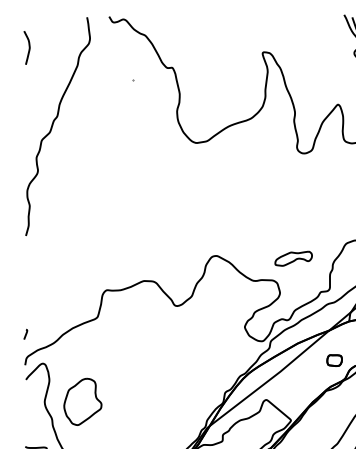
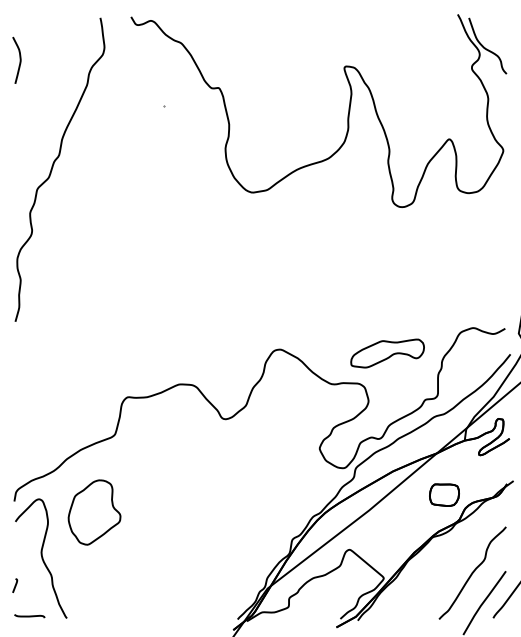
part: (293, 258) -> (387, 353), size x1.43
curve: (26, 334) -> (15, 585), moved
part: (334, 360) -> (444, 494), size x1.43
part: (82, 401) -> (94, 512), moved

